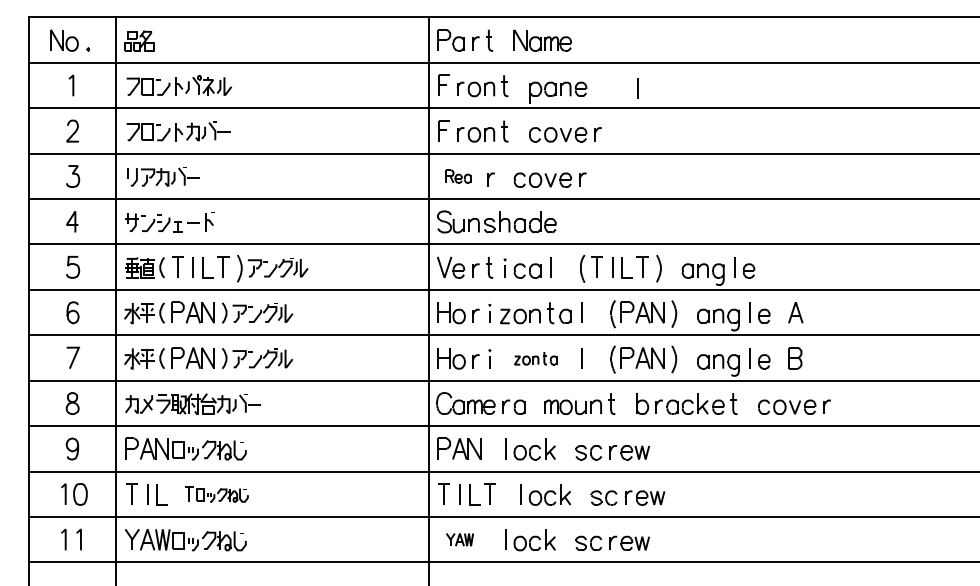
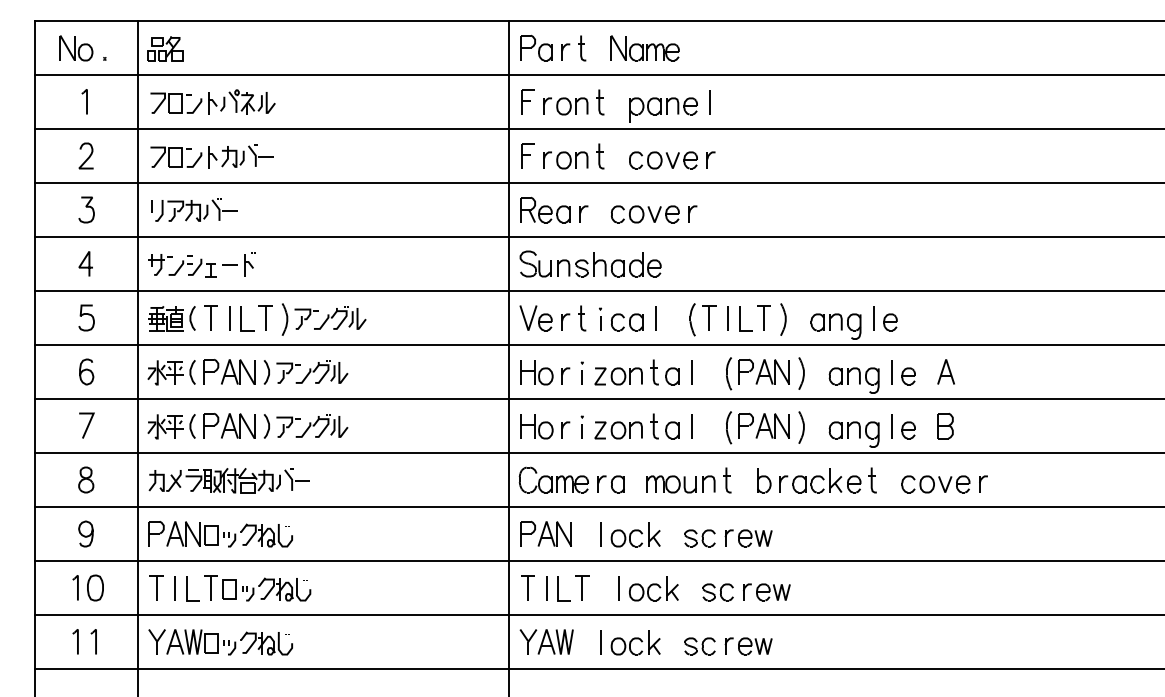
line: (637, 88) -> (709, 101), moved
part: (458, 176) -> (545, 209), size x1.67
part: (535, 358) -> (636, 426), size x1.67
part: (216, 494) -> (257, 588), size x1.43
part: (459, 539) -> (546, 641), size x1.67

